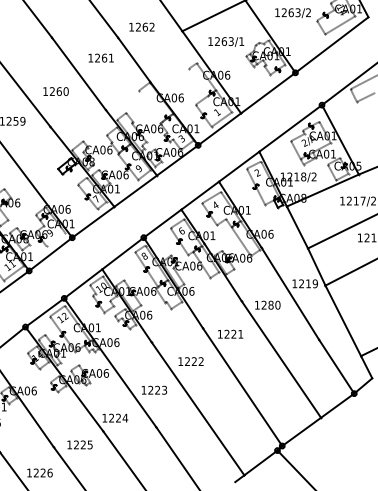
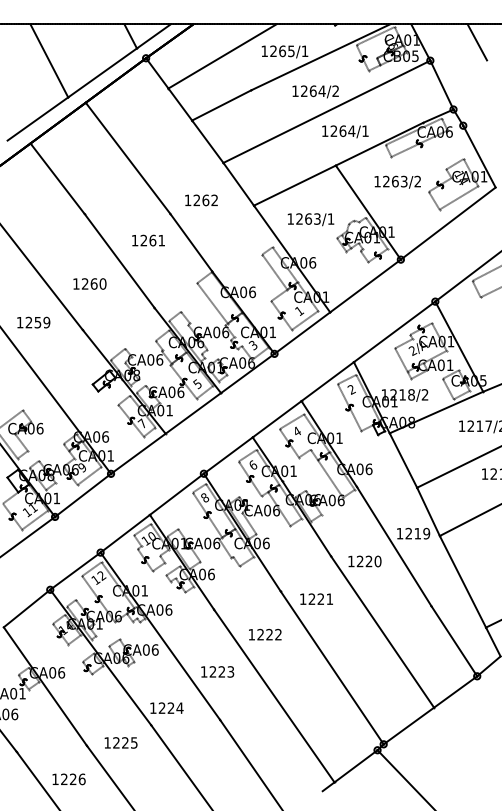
line: (198, 81) -> (274, 271), added
line: (150, 106) -> (212, 303), added
text: (138, 168) -> (197, 384), 9 -> 5
line: (55, 239) -> (89, 476), added
text: (270, 305) -> (368, 561), 1280 -> 1220

